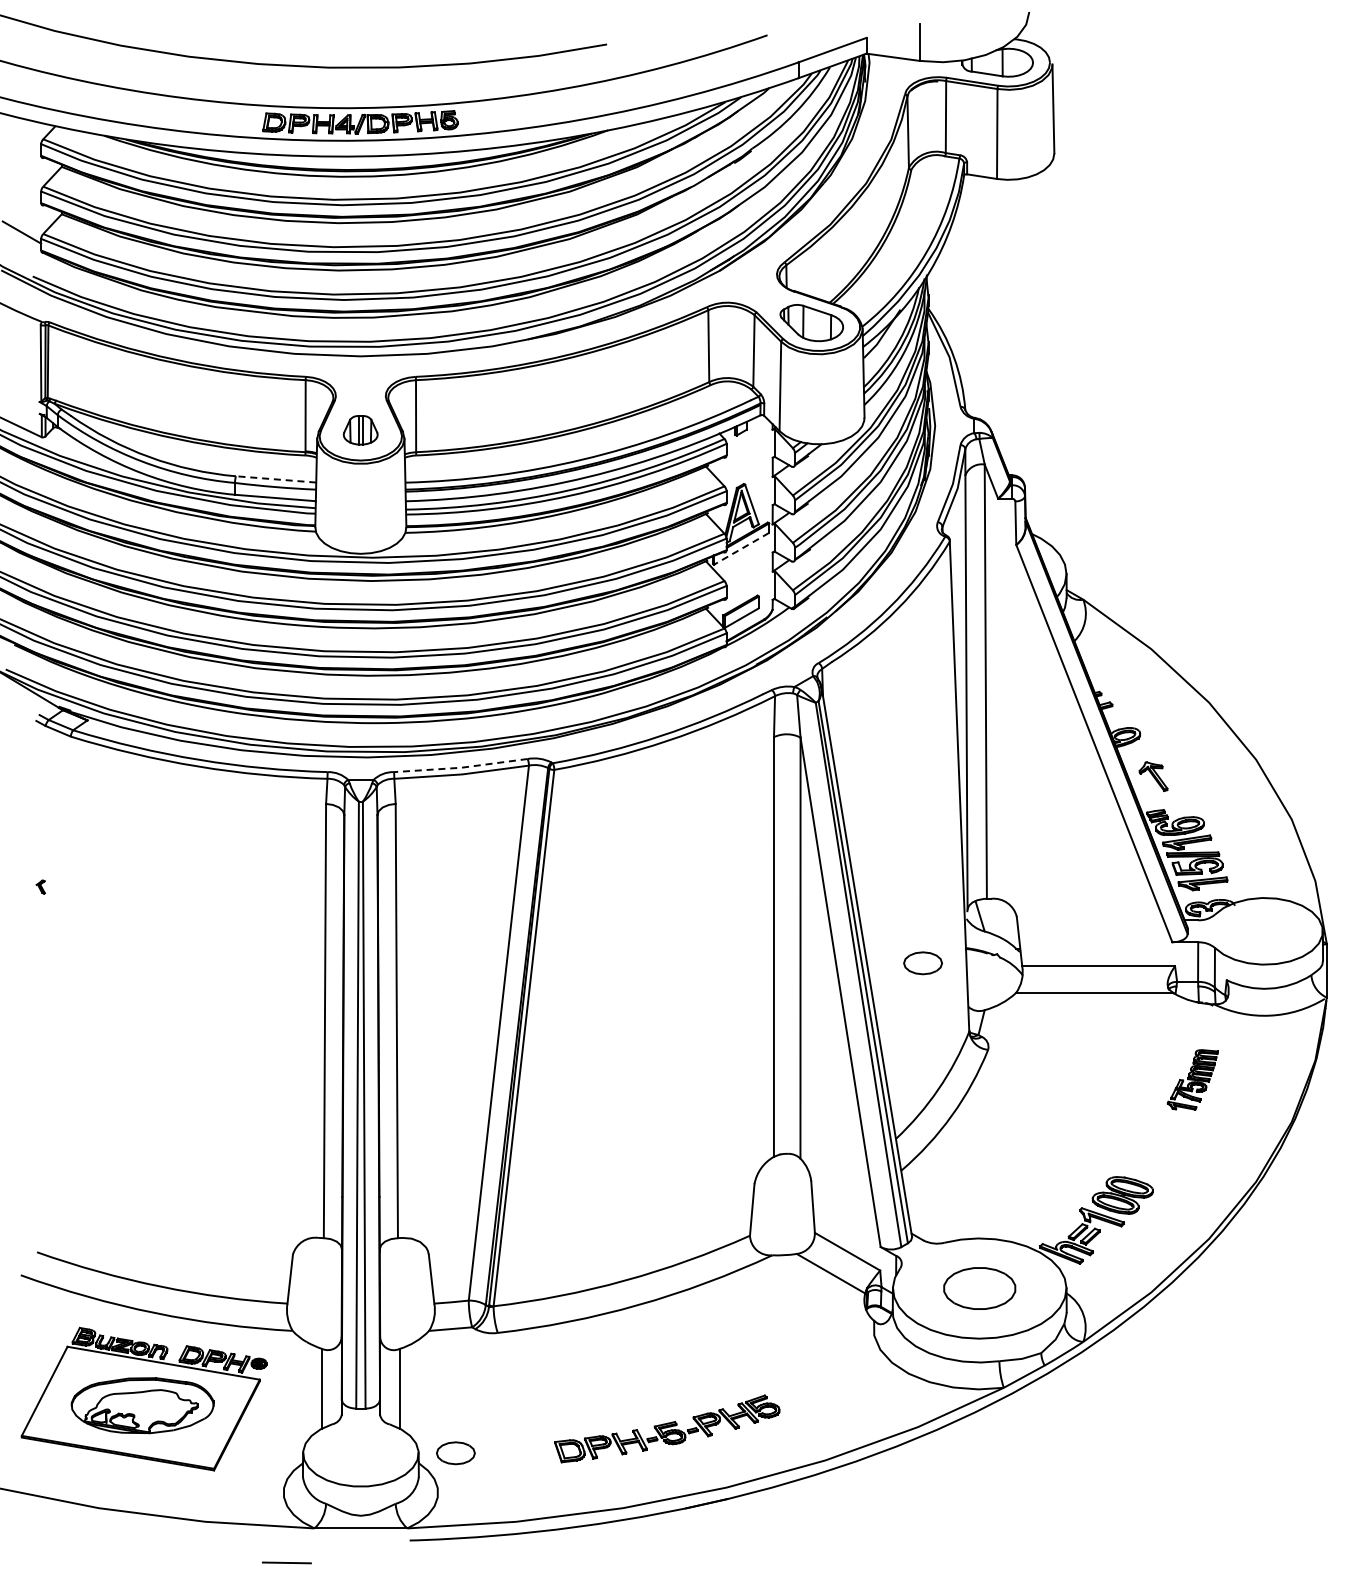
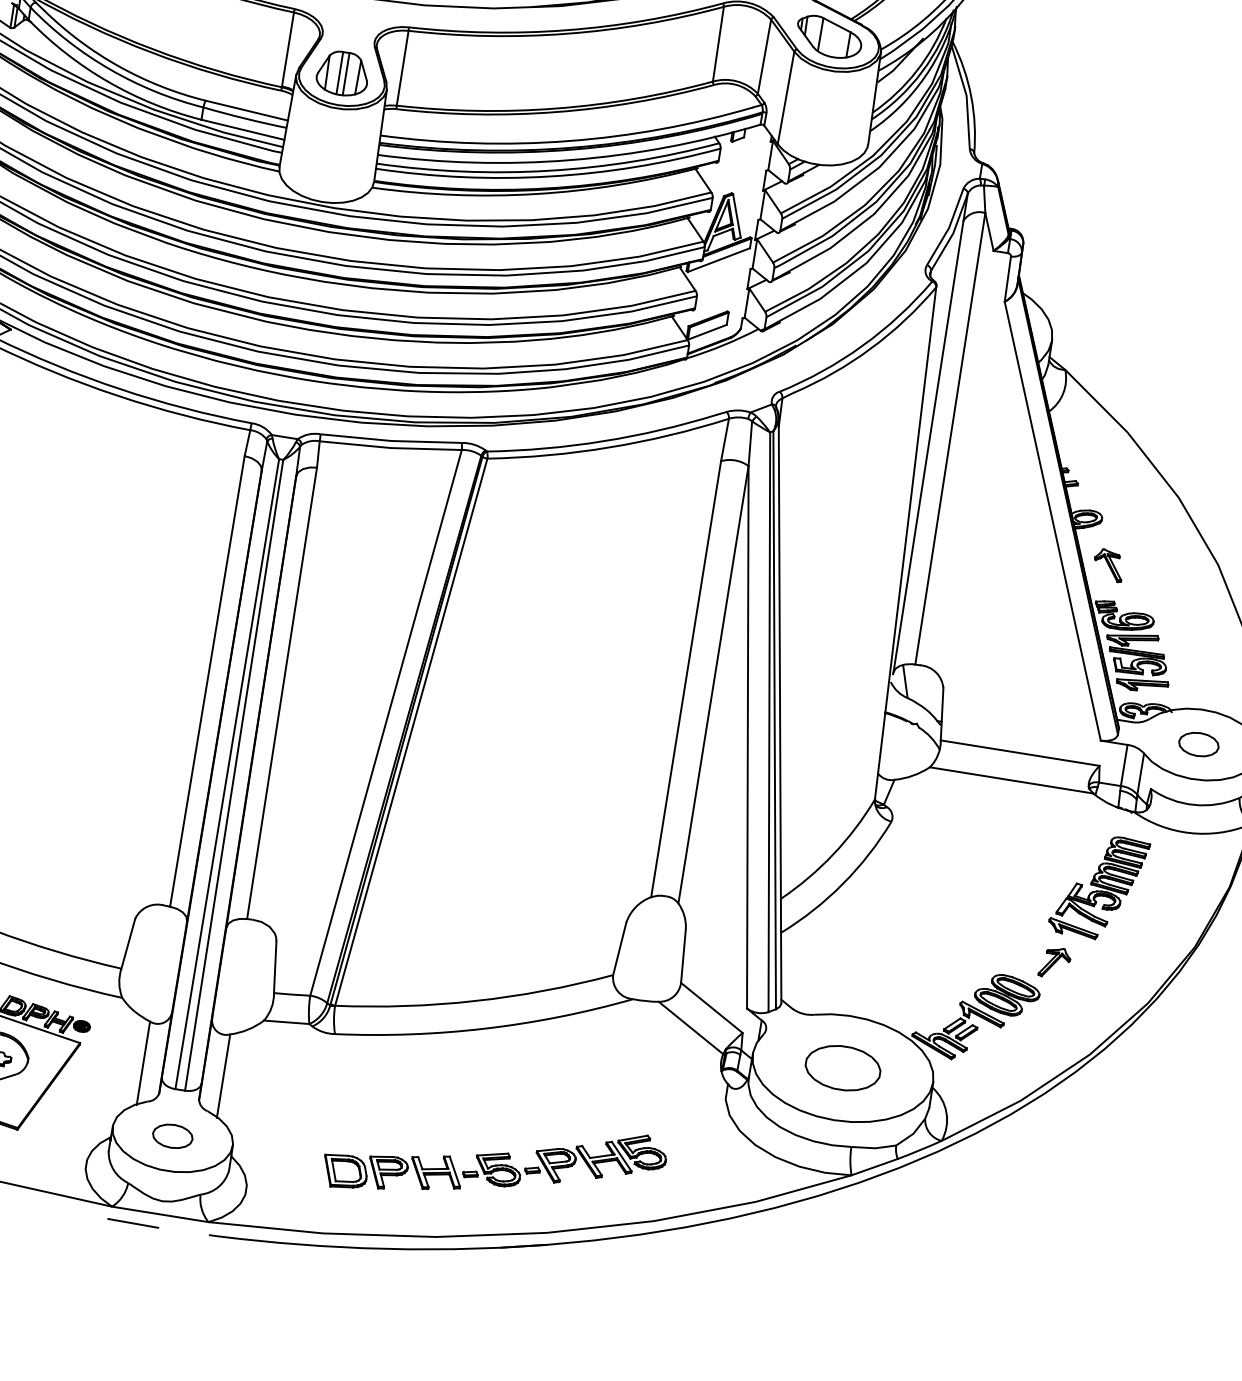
part: (360, 430) -> (342, 73), size x1.43
line: (275, 479) -> (246, 110), dashed -> solid
line: (741, 548) -> (718, 259), dashed -> solid
line: (461, 767) -> (391, 440), dashed -> solid
part: (922, 963) -> (1198, 744), moved
part: (1192, 1079) -> (1098, 886), size x1.67
part: (1162, 1157) -> (1054, 962), added
part: (667, 1428) -> (495, 1161), size x1.43
part: (455, 1453) -> (172, 1136), moved
line: (286, 1562) -> (132, 1222), moved

